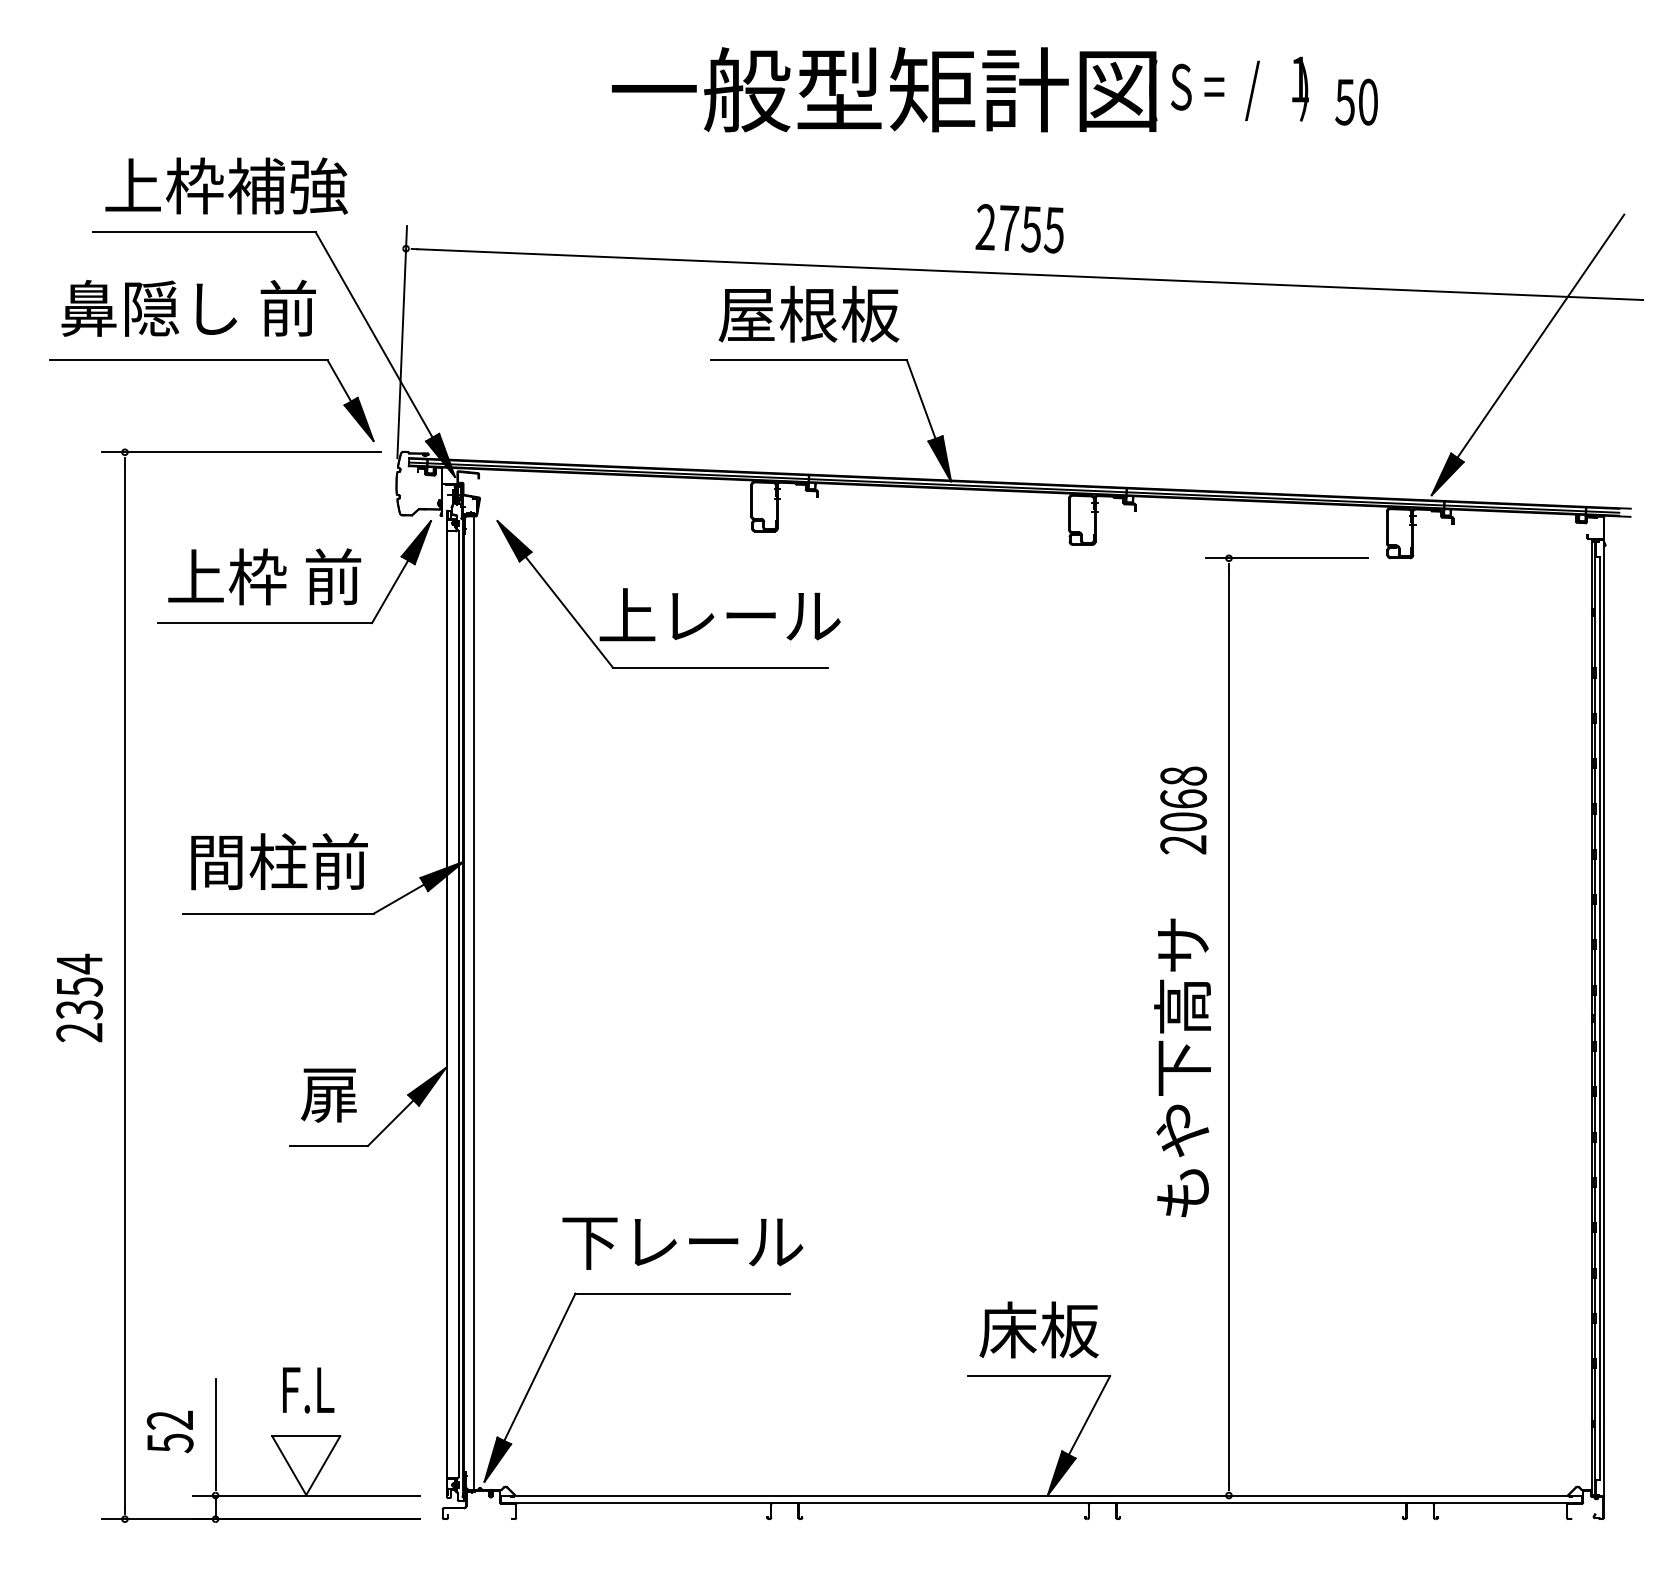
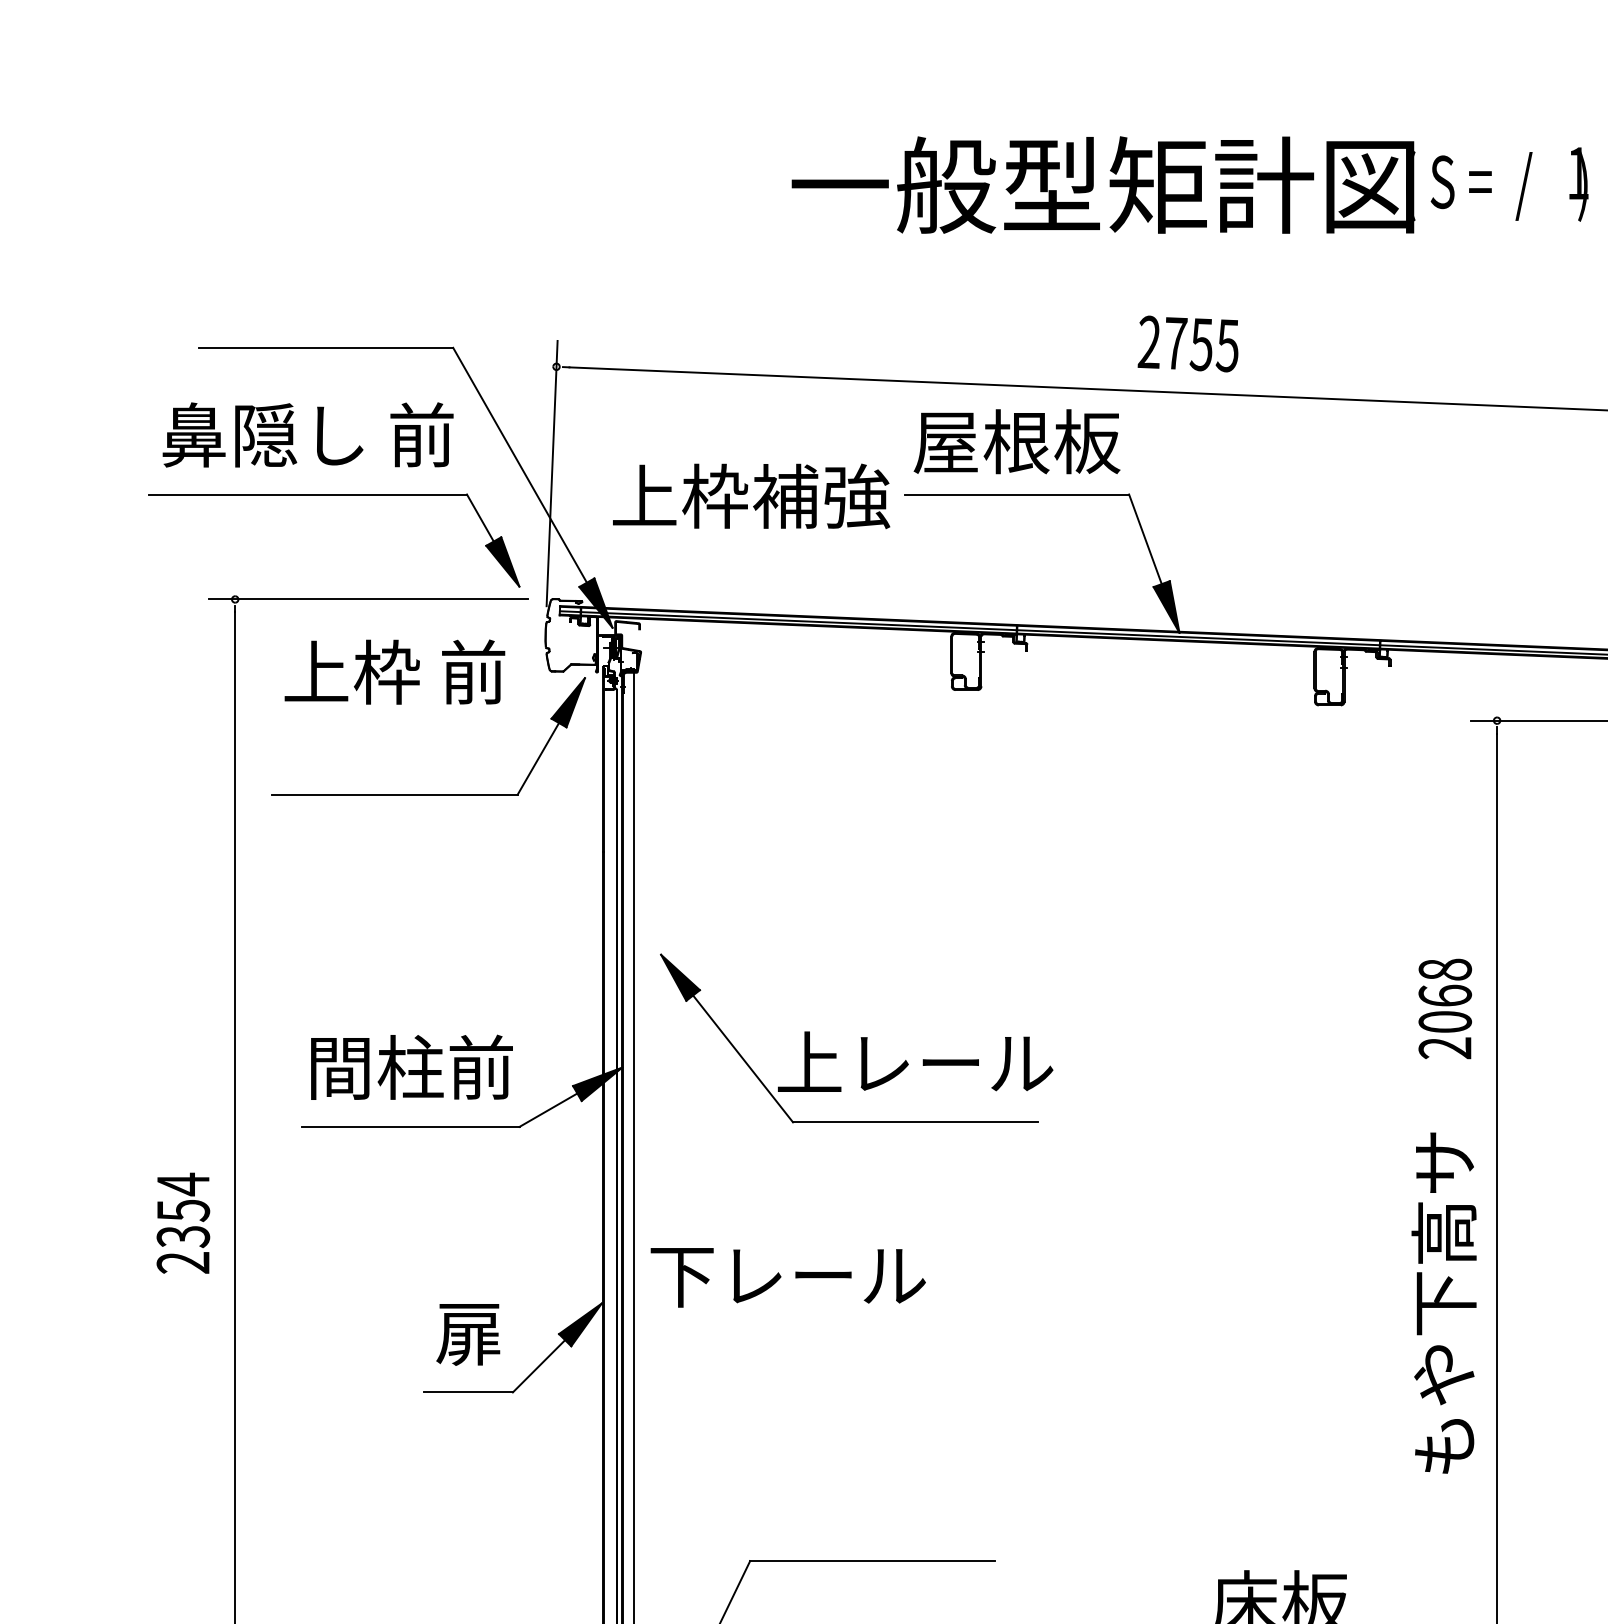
text: (226, 185) -> (751, 495), moved
text: (1019, 228) -> (1187, 343), moved
text: (264, 576) -> (394, 671), moved
part: (668, 594) -> (856, 1038), moved
text: (682, 1243) -> (787, 1277), moved

